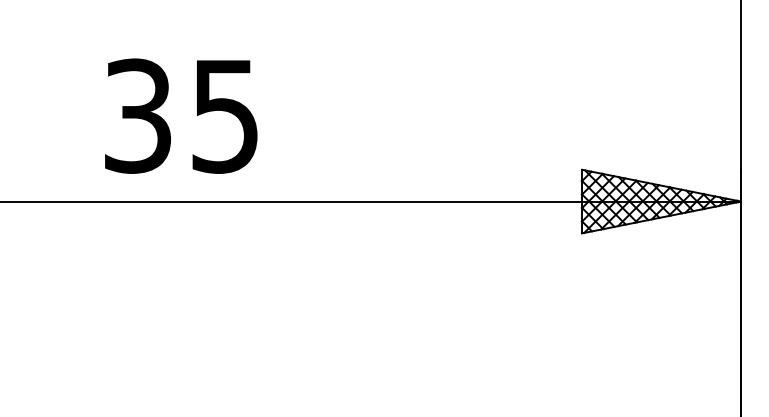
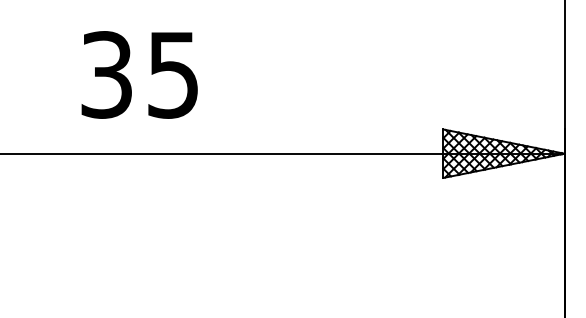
text: (181, 115) -> (139, 74), moved

